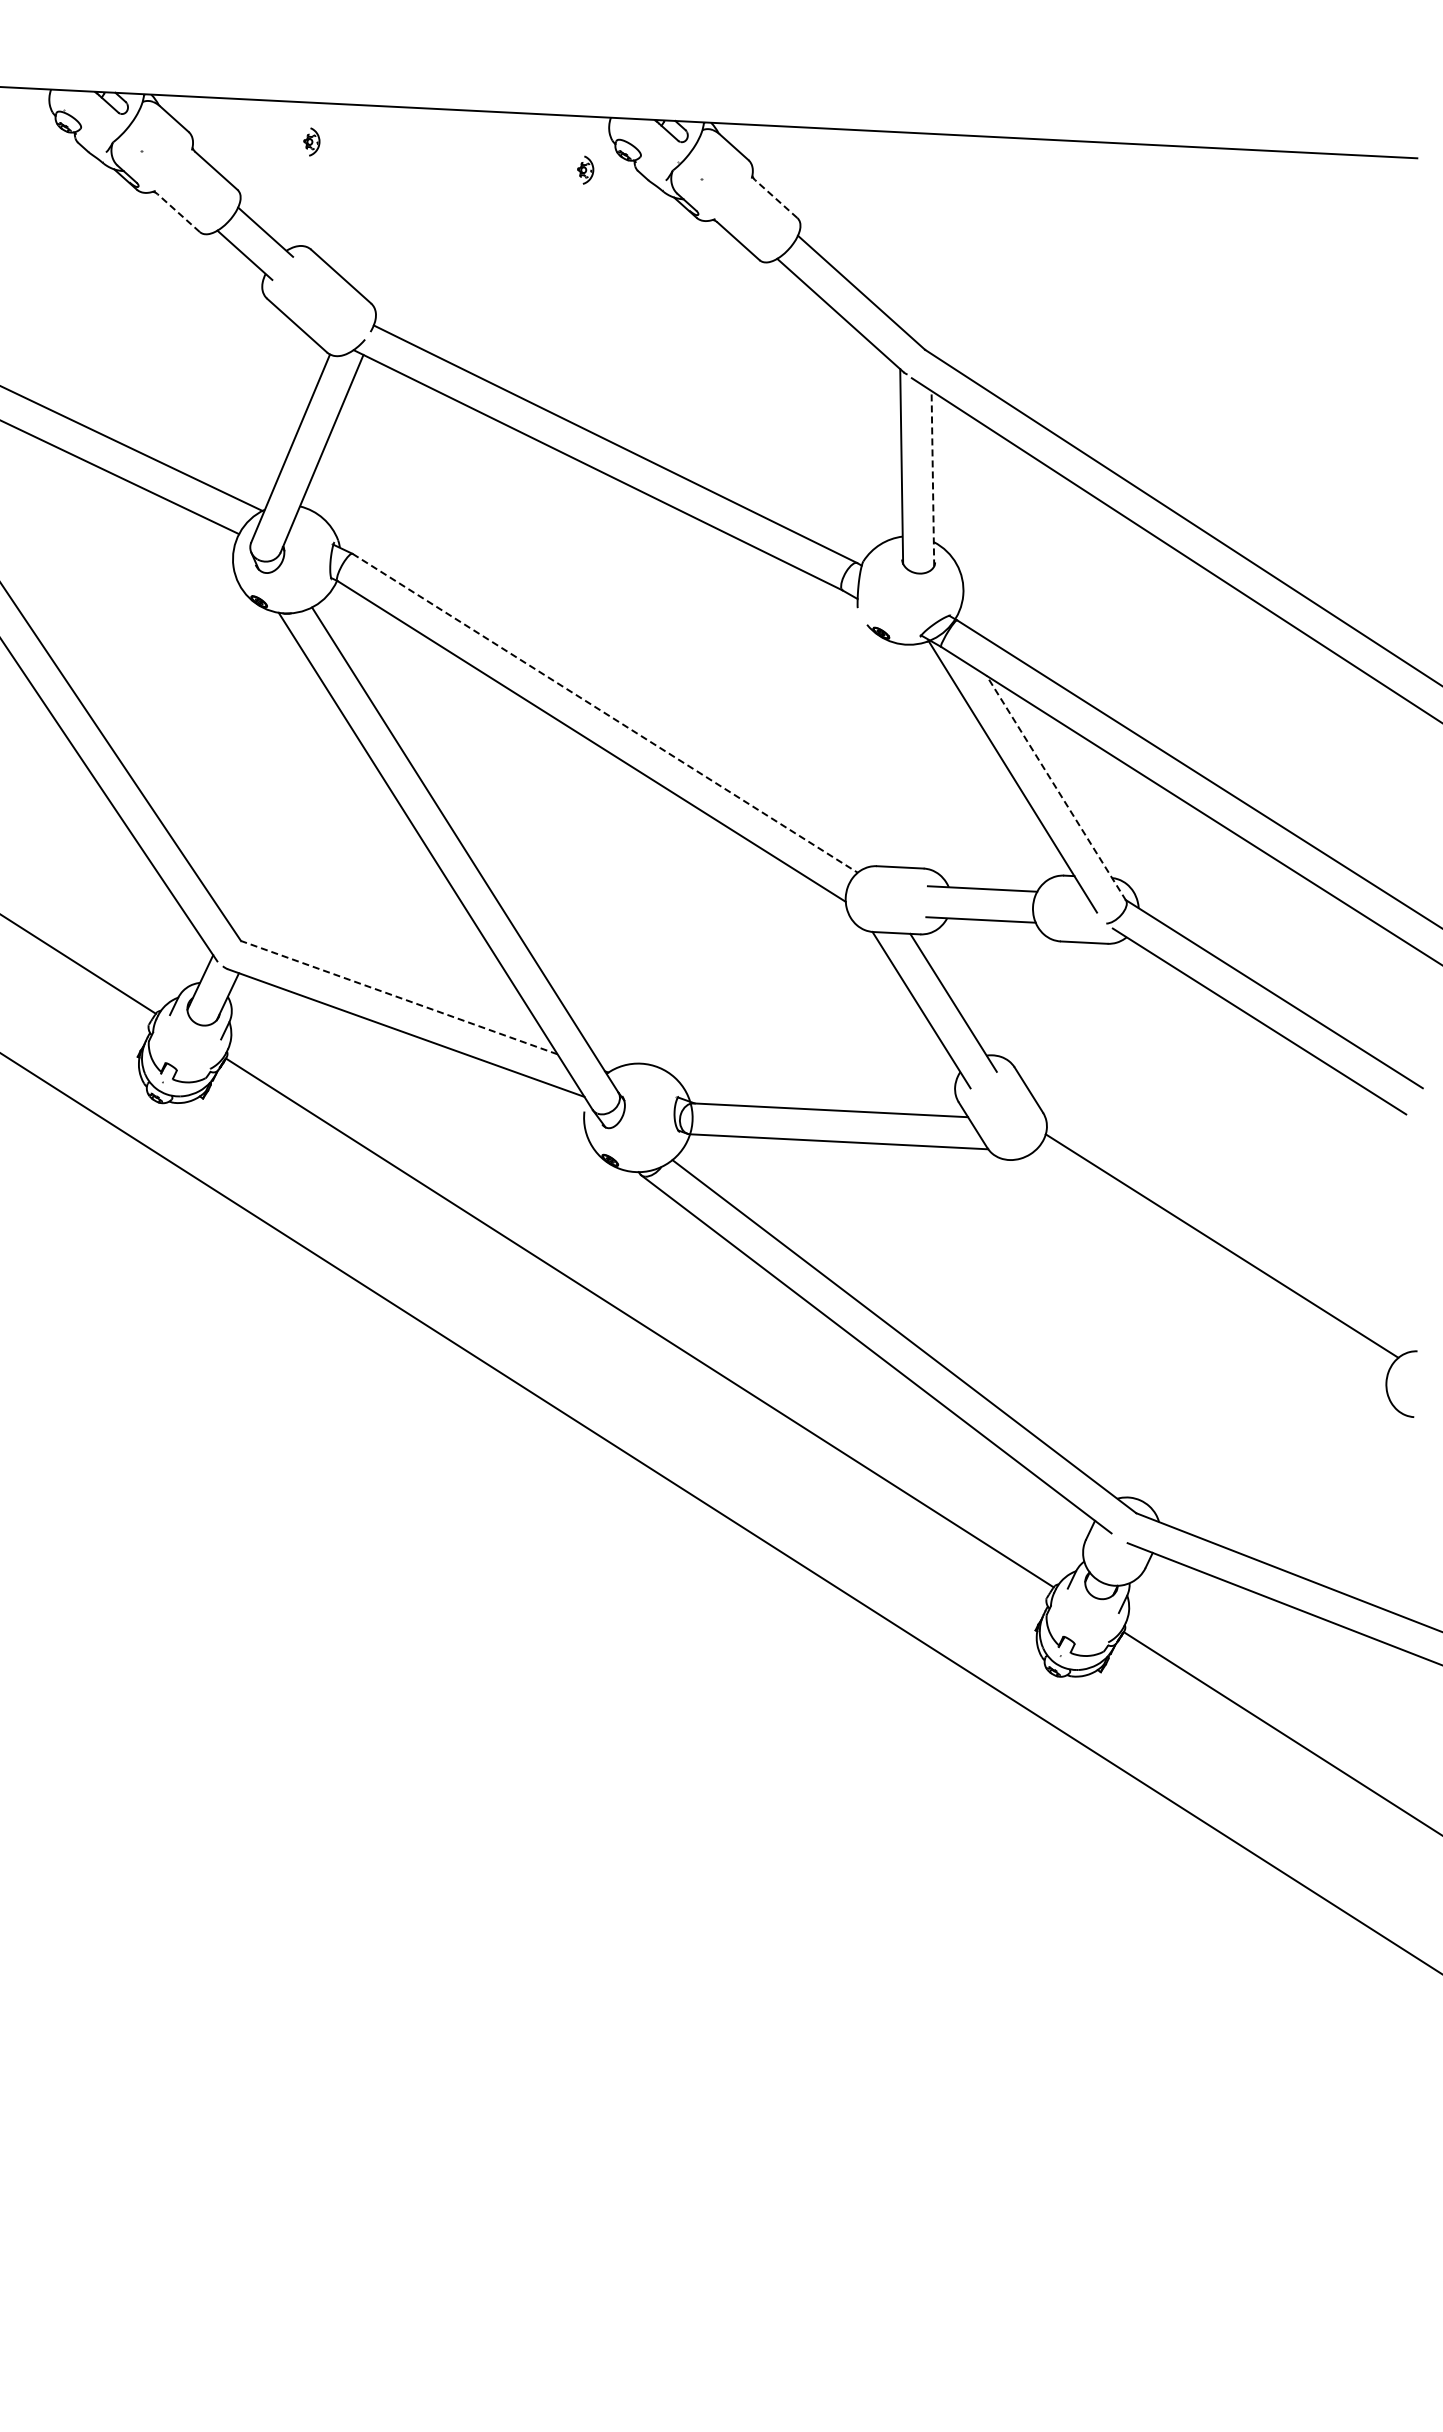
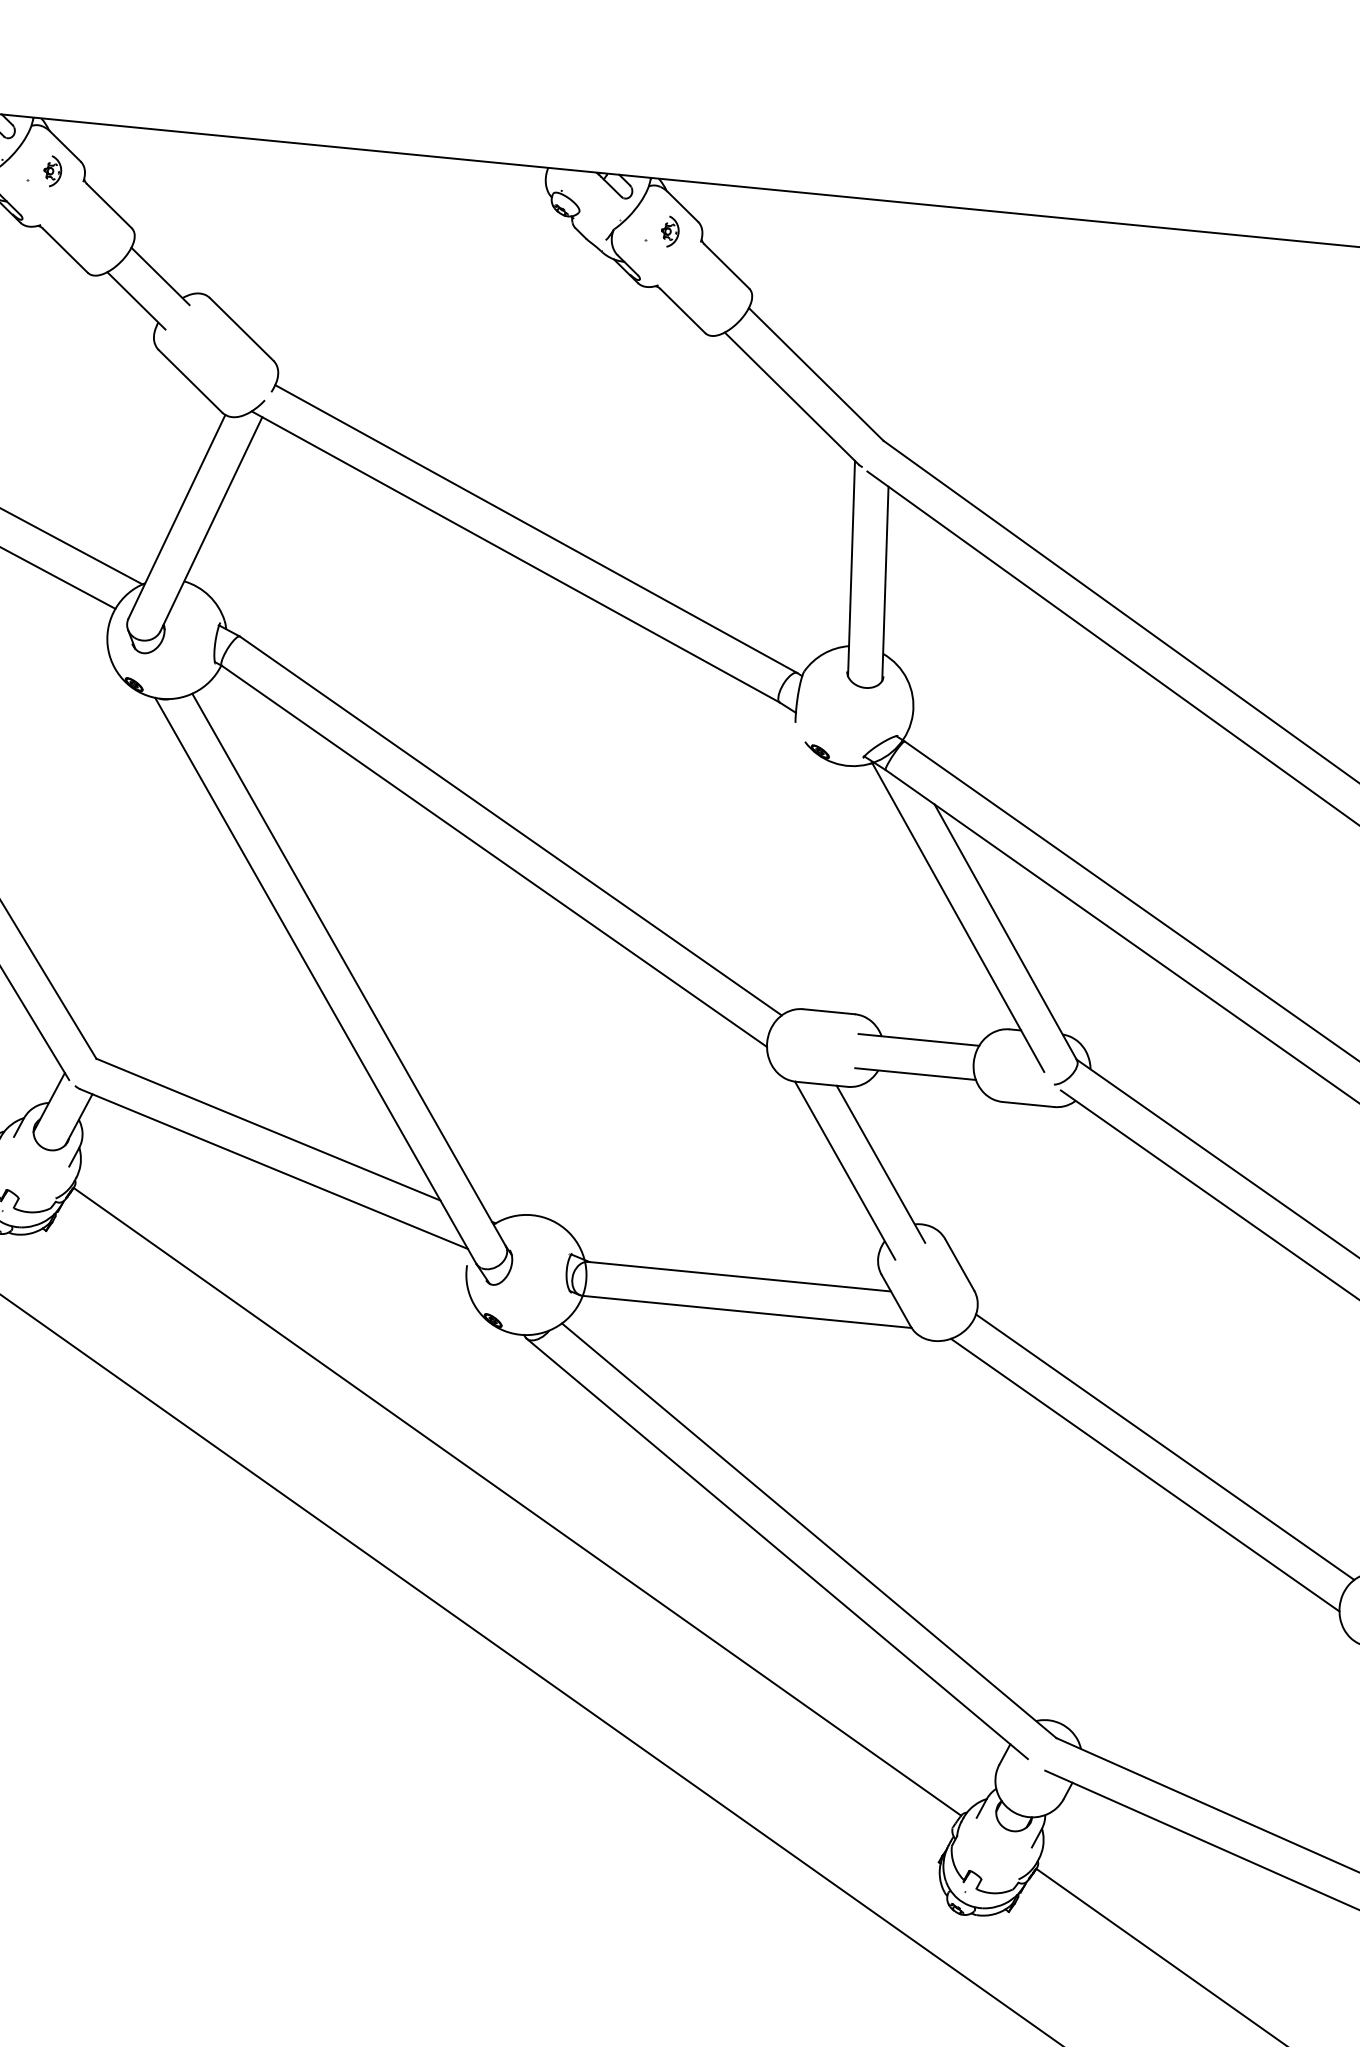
part: (311, 141) -> (52, 170), moved
part: (585, 169) -> (670, 230), moved
line: (775, 198) -> (725, 265), dashed -> solid
line: (178, 212) -> (65, 250), dashed -> solid
line: (932, 478) -> (884, 583), dashed -> solid
line: (605, 713) -> (511, 826), dashed -> solid
line: (1056, 787) -> (1005, 931), dashed -> solid
line: (398, 997) -> (267, 1129), dashed -> solid
line: (1205, 1271) -> (1145, 1474), added

